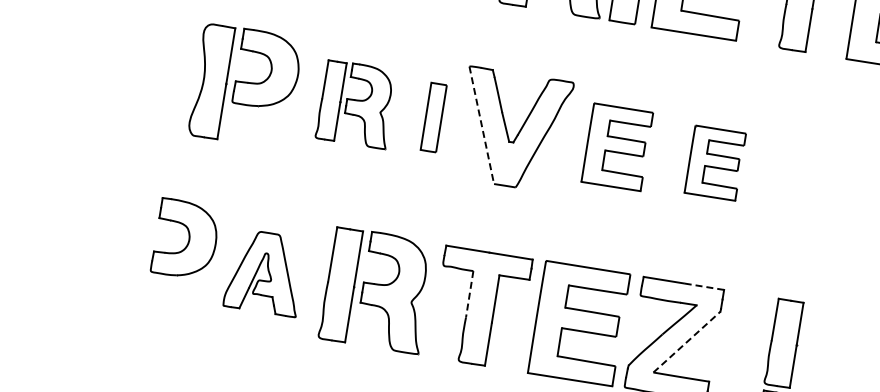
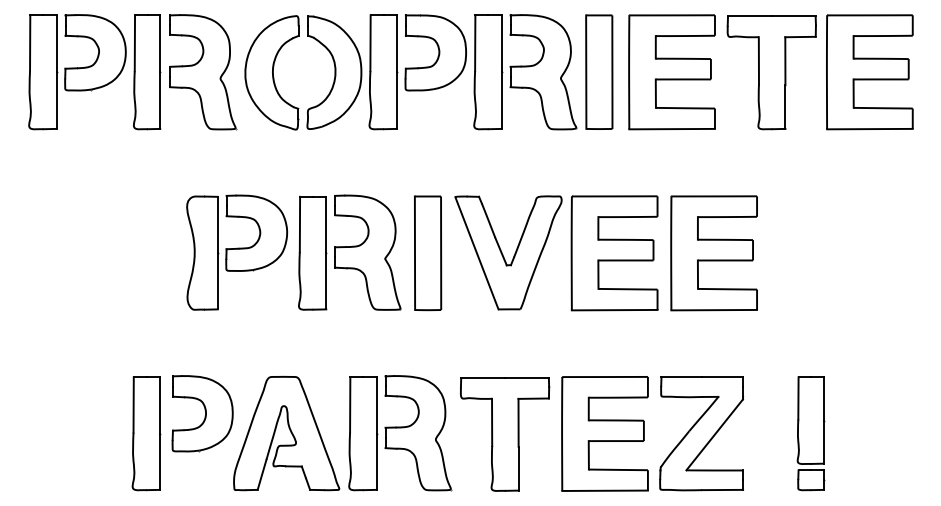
part: (356, 104) -> (349, 252), size x1.43
part: (434, 117) -> (428, 253), size x1.67
line: (482, 125) -> (477, 253), dashed -> solid
part: (617, 147) -> (614, 253), size x1.43
part: (714, 163) -> (713, 253), size x1.67
part: (127, 250) -> (146, 433), added
part: (265, 272) -> (286, 433), size x1.43
line: (703, 286) -> (722, 377), dashed -> solid
line: (470, 294) -> (492, 422), dashed -> solid
line: (687, 341) -> (715, 434), dashed -> solid

